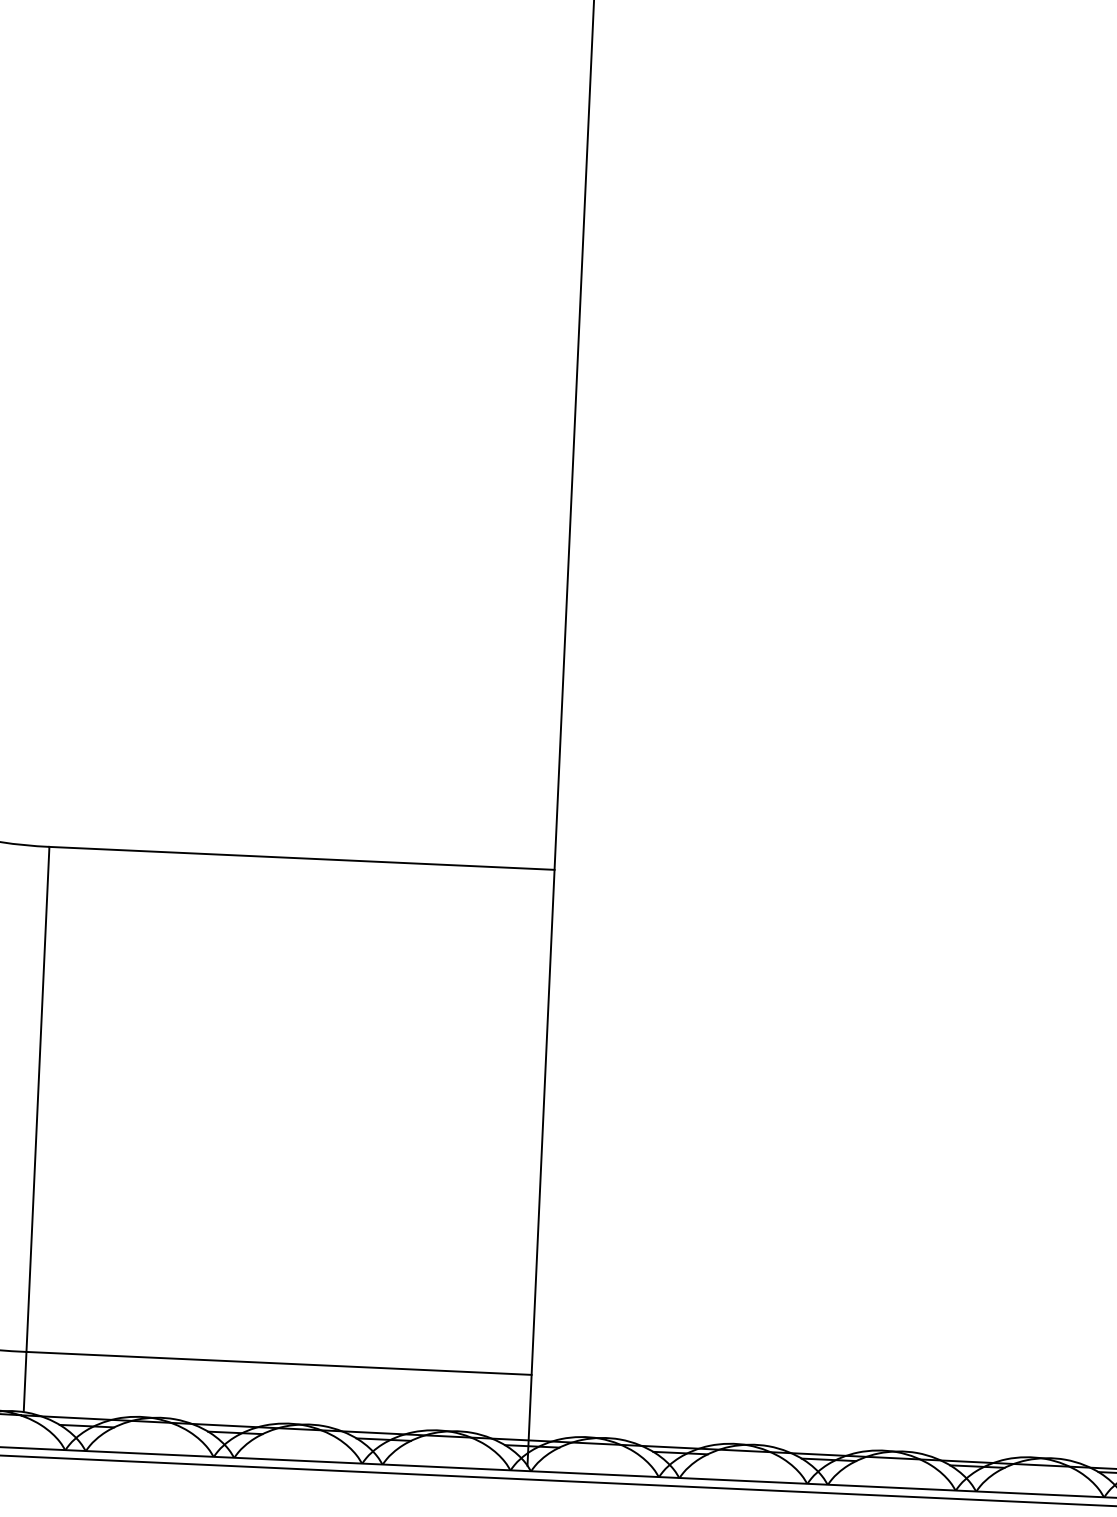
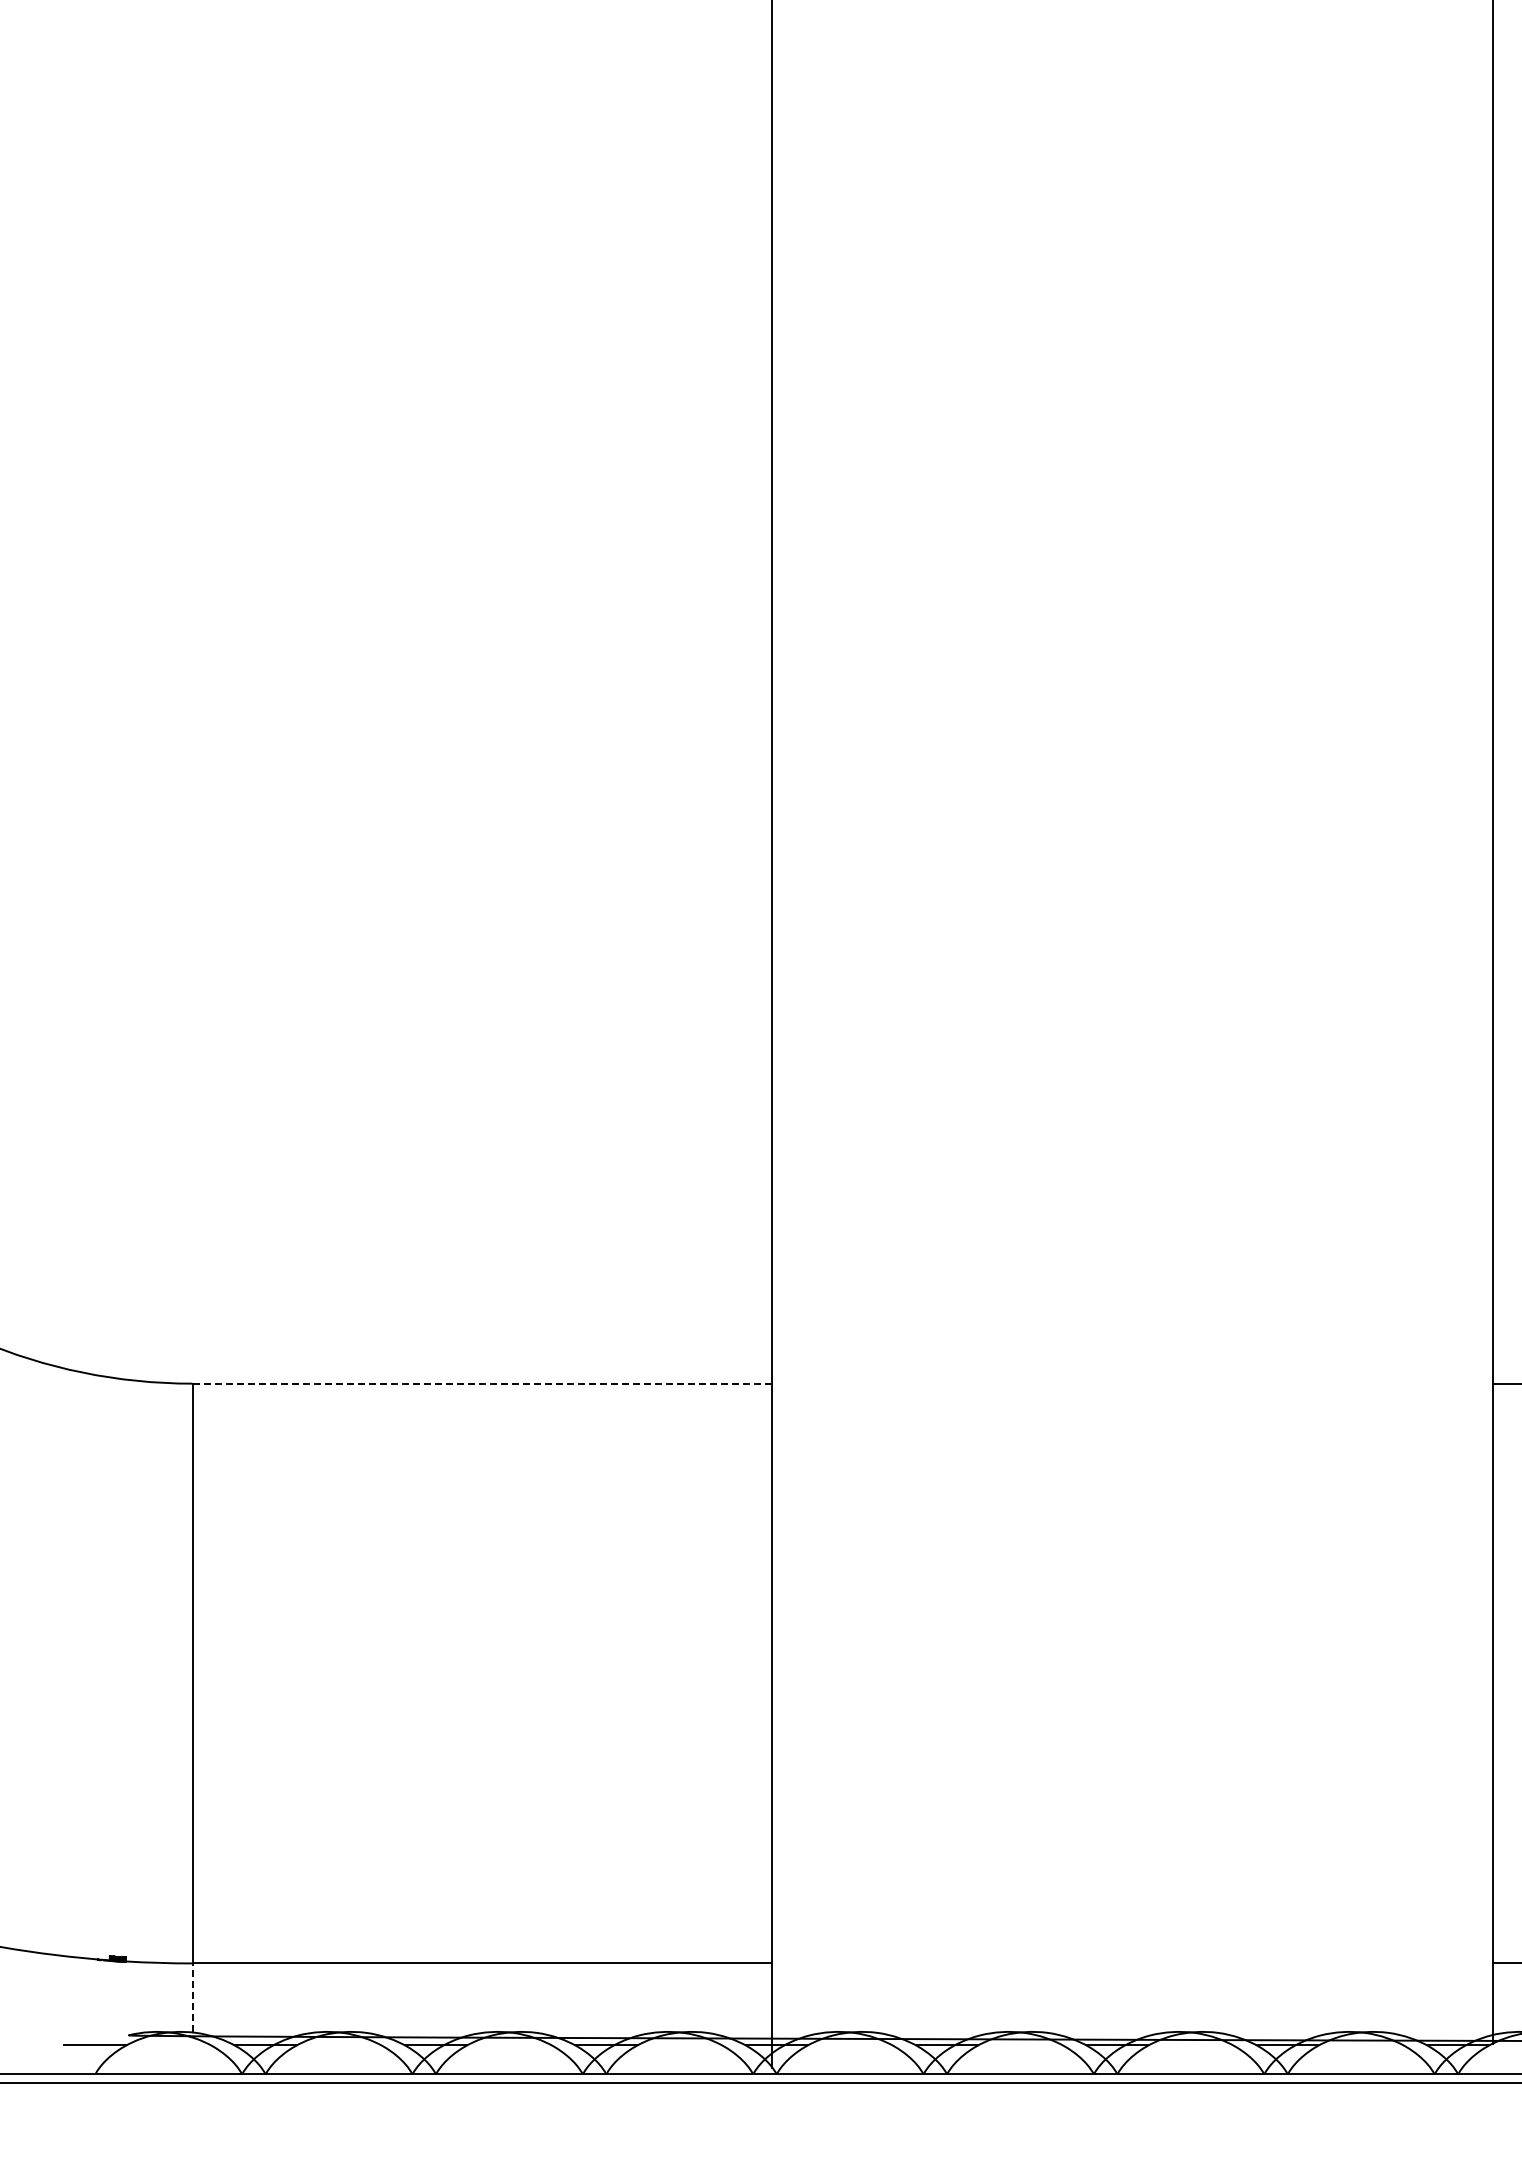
line: (302, 858) -> (482, 1383), solid -> dashed
line: (25, 1381) -> (192, 1997), solid -> dashed

